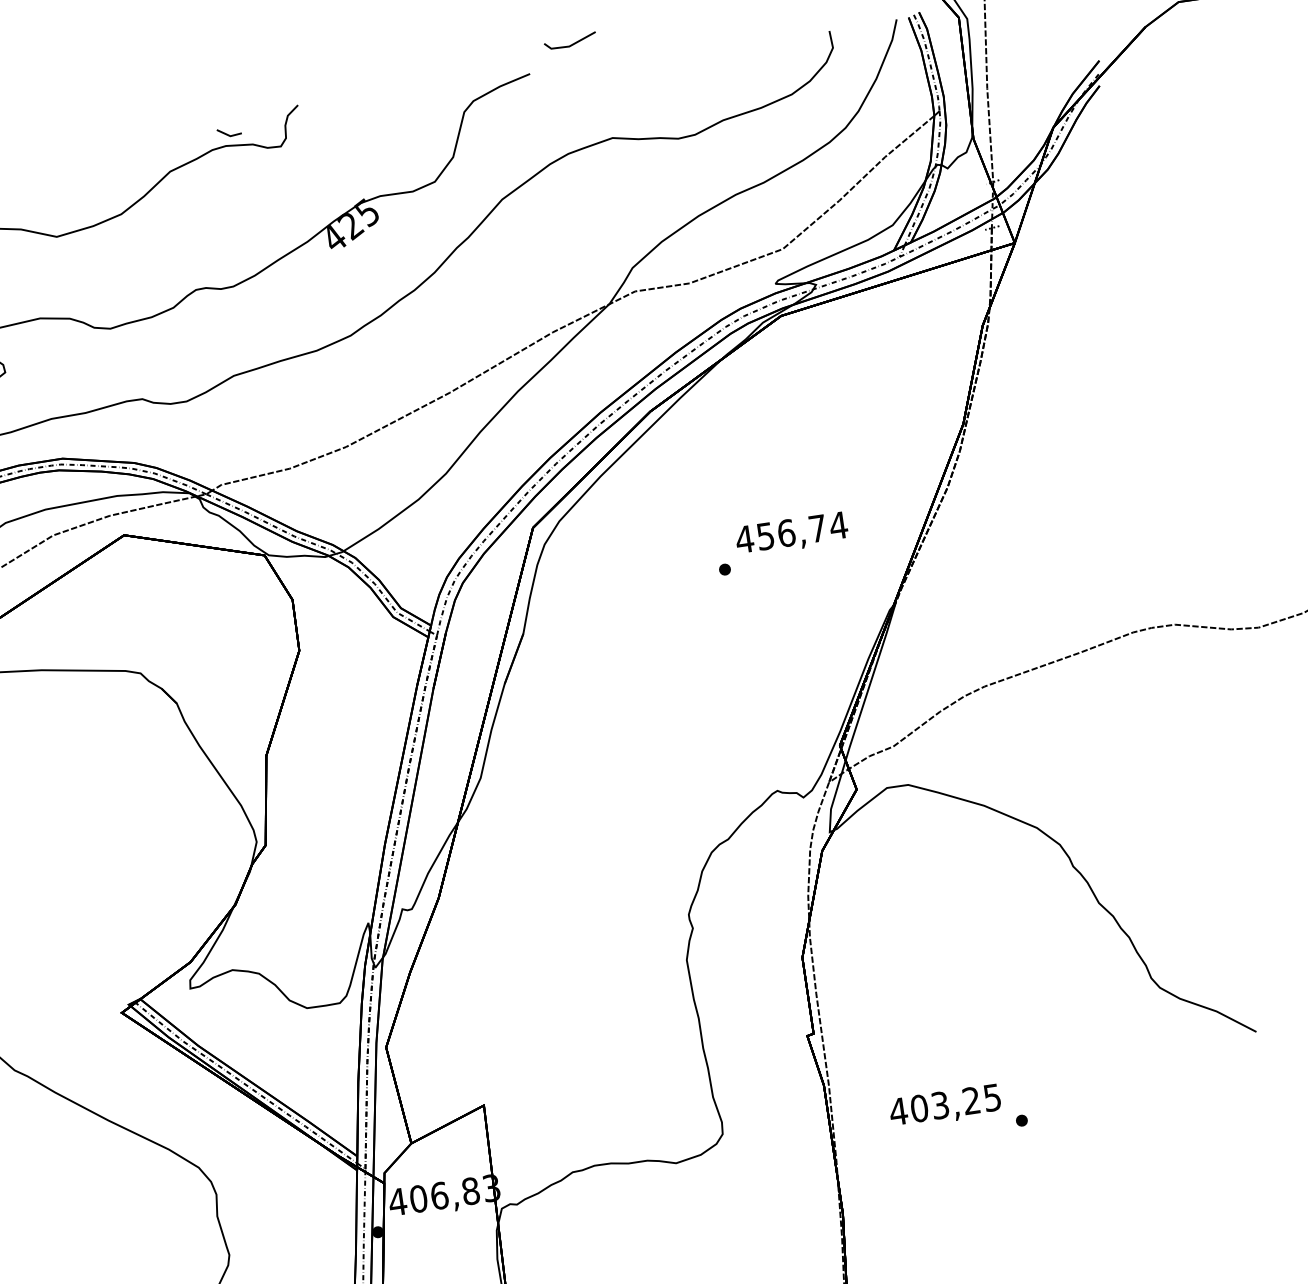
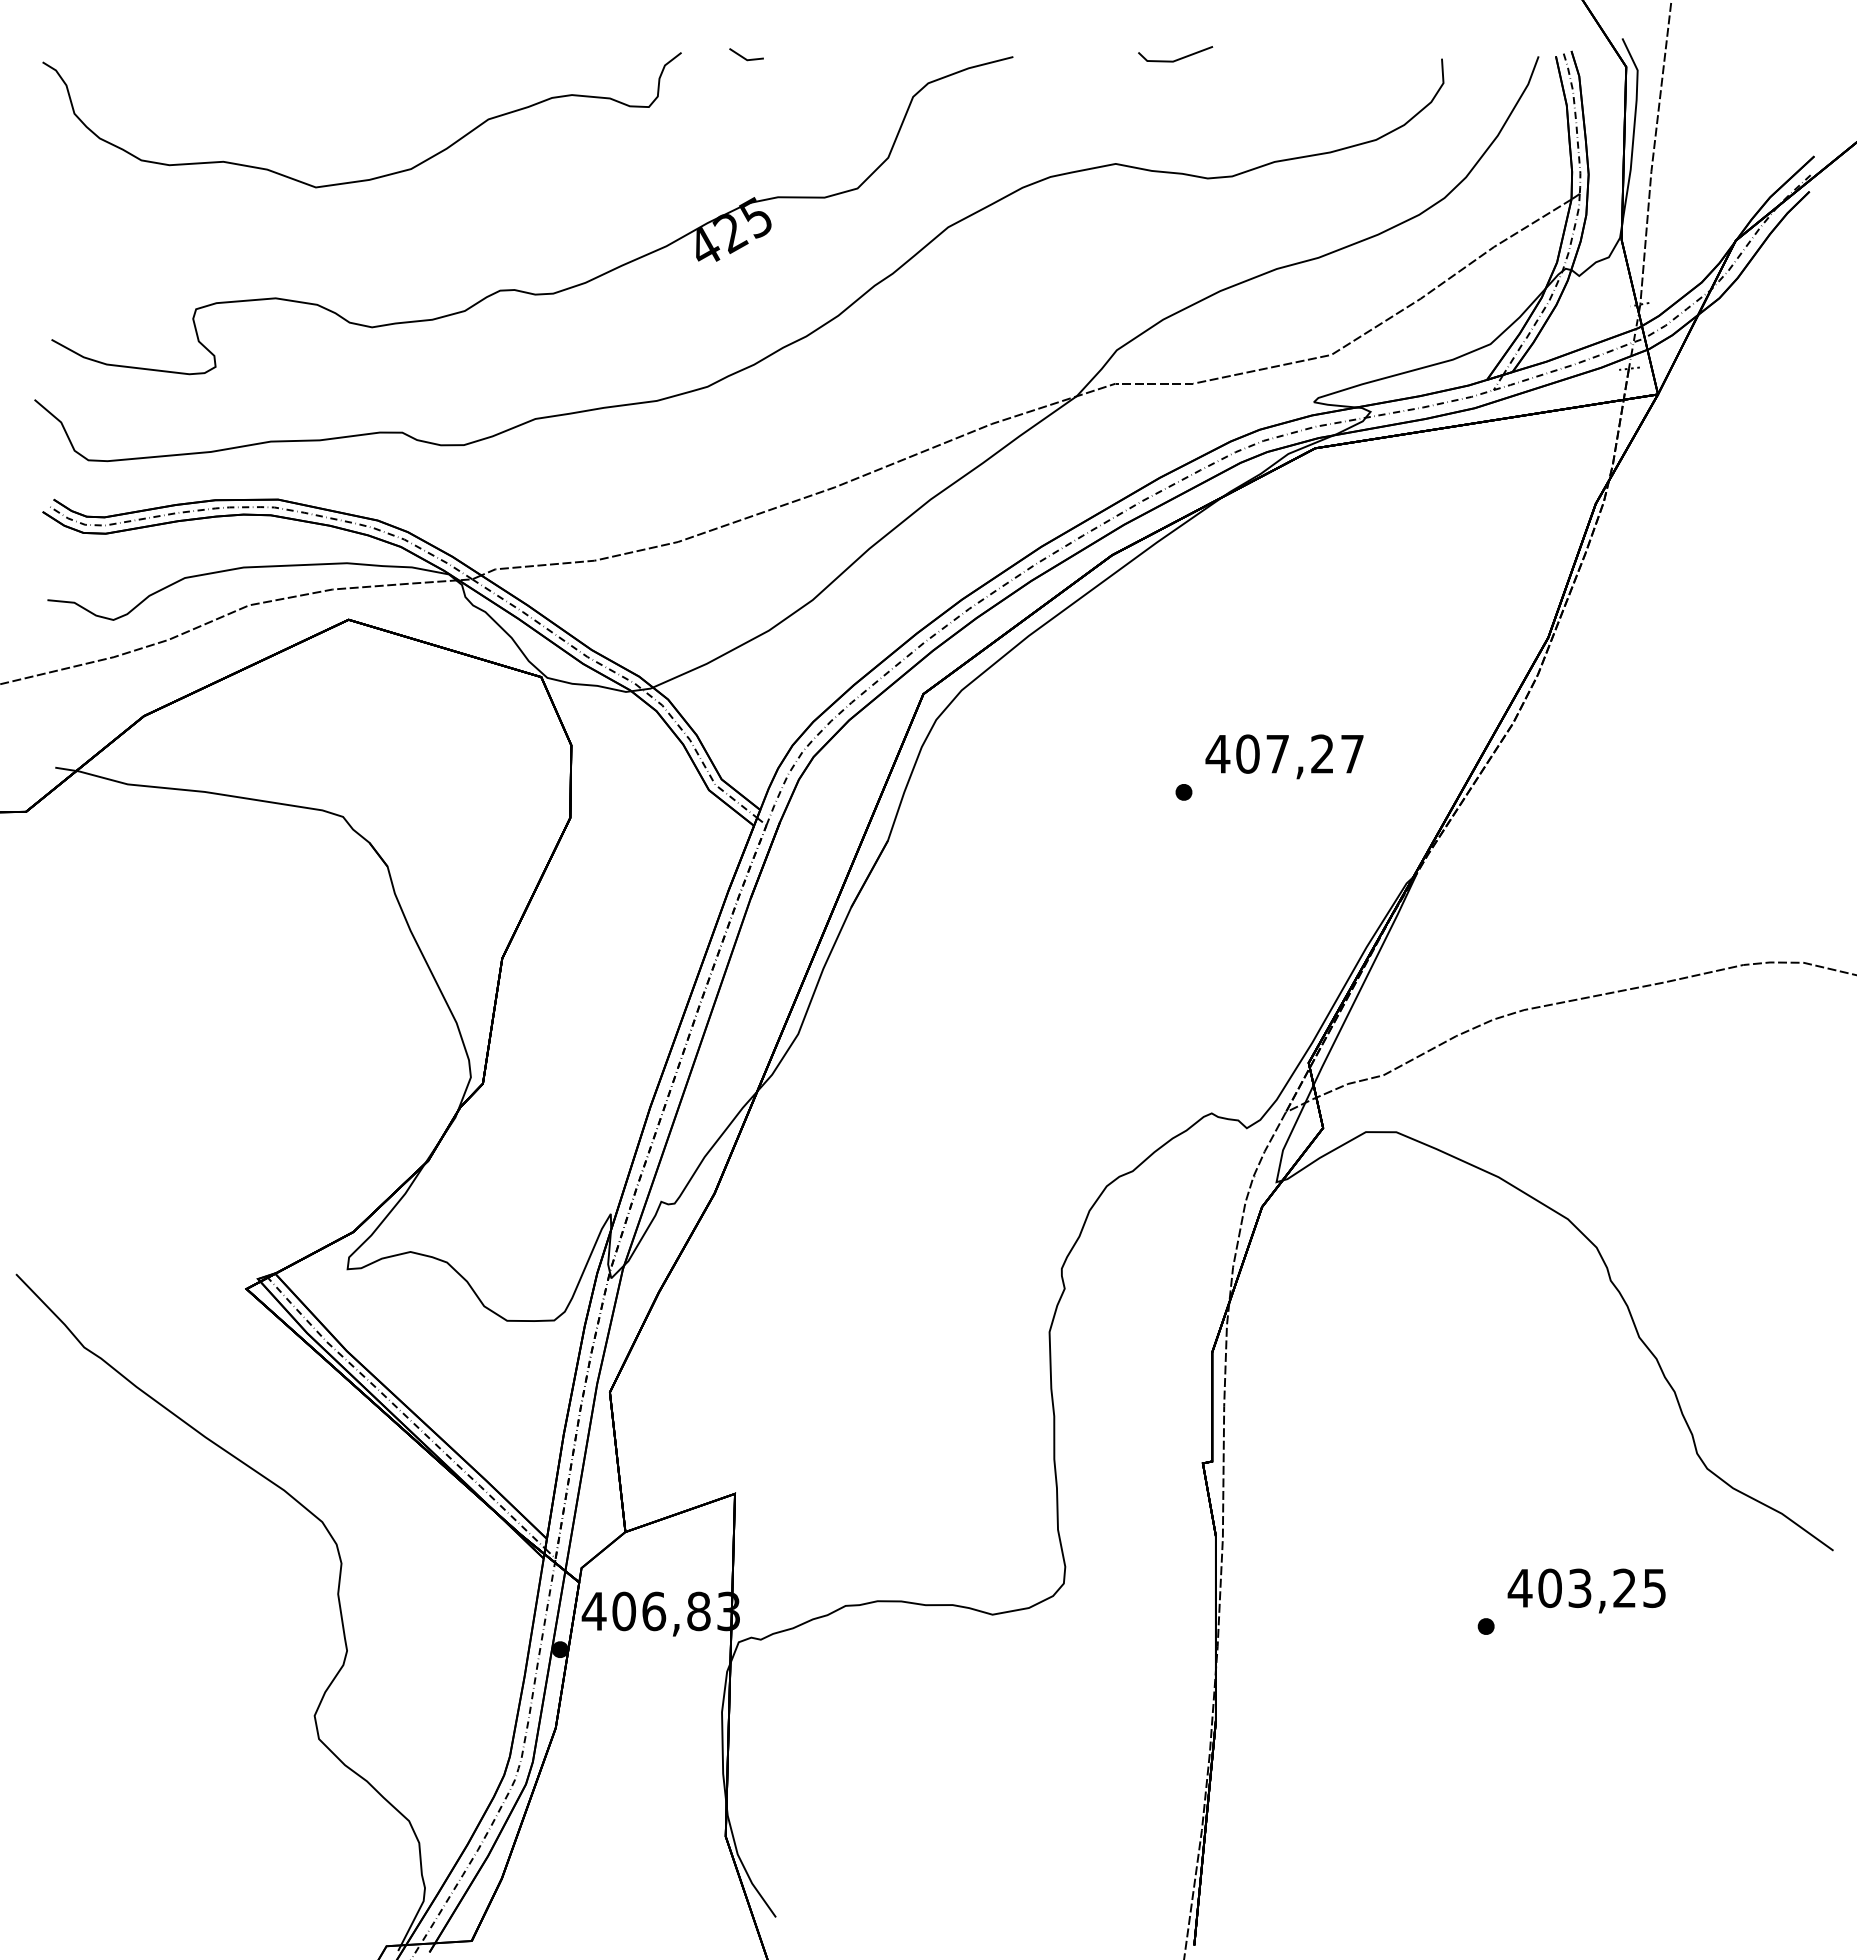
line: (572, 43) -> (1178, 58), moved
line: (227, 133) -> (743, 56), moved
text: (802, 530) -> (1300, 753), 456,74 -> 407,27
text: (945, 1106) -> (1586, 1590), moved

